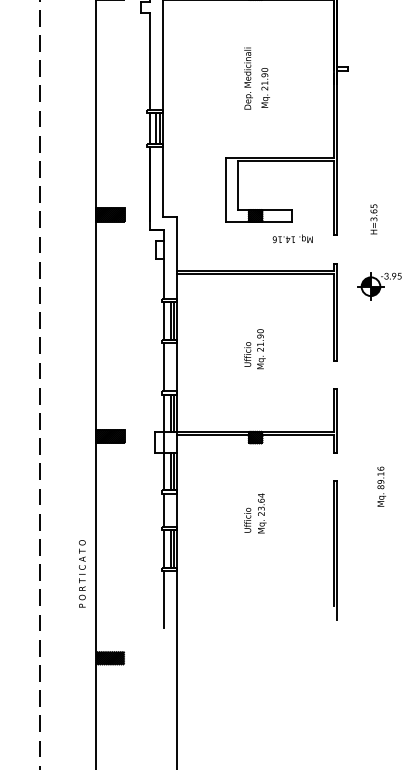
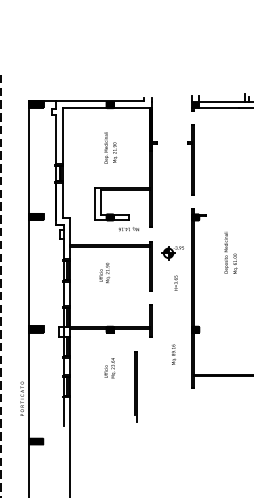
text: (372, 217) -> (175, 282), moved
text: (254, 348) -> (104, 272), moved
line: (335, 549) -> (135, 386), moved

